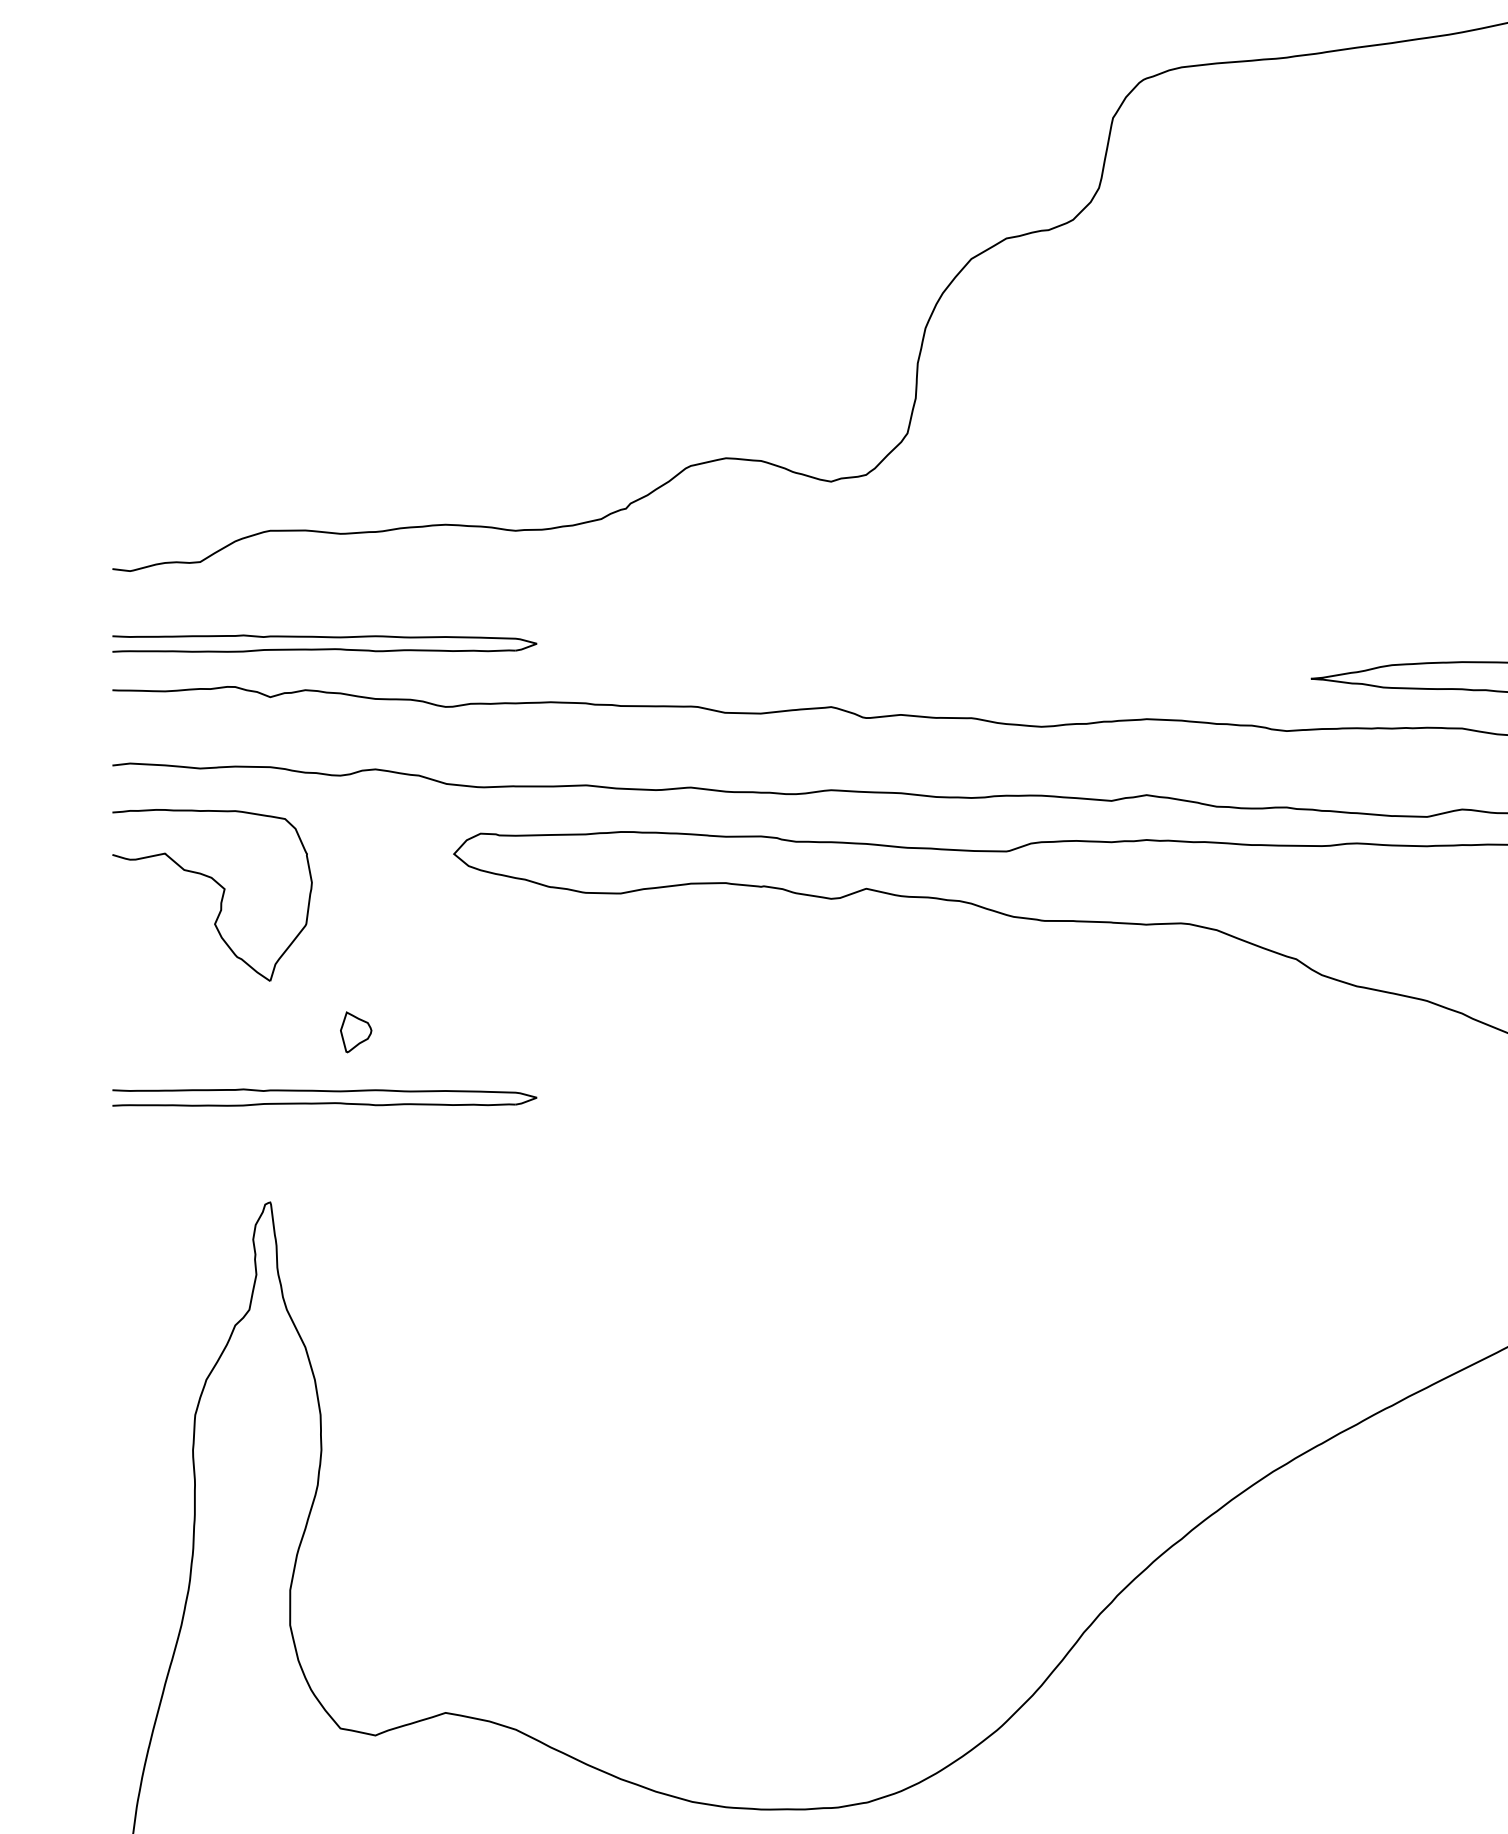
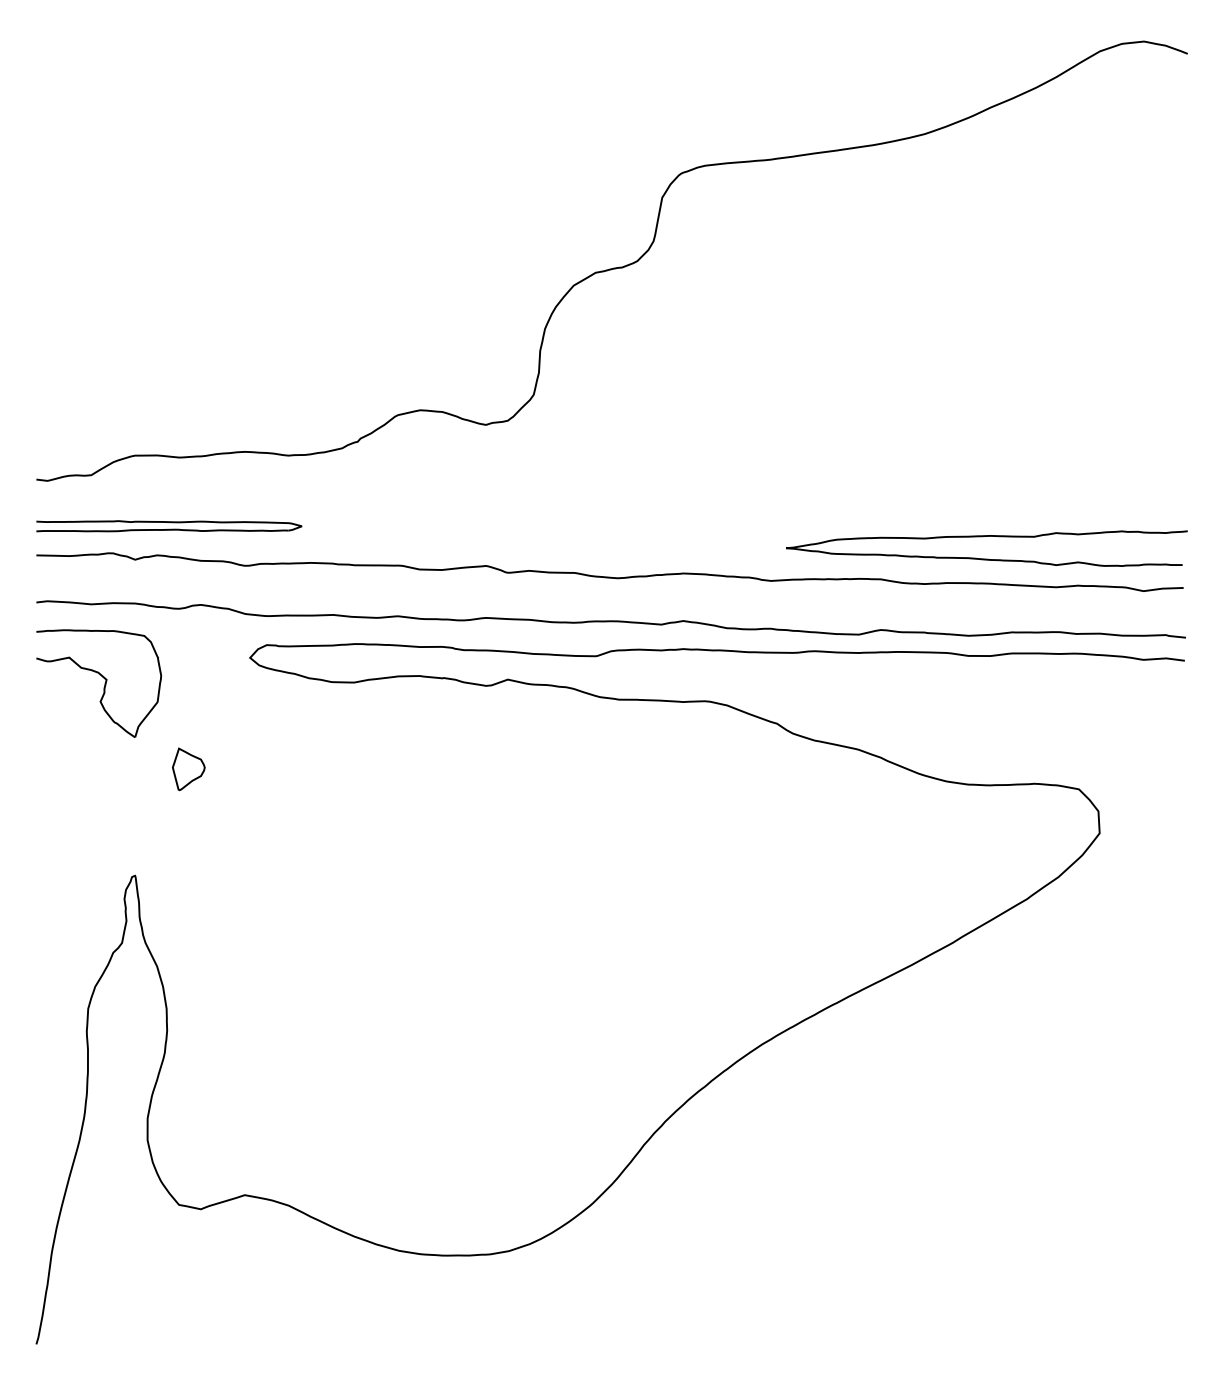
part: (355, 1032) -> (188, 769), size x1.67
part: (325, 1098) -> (169, 810), removed

